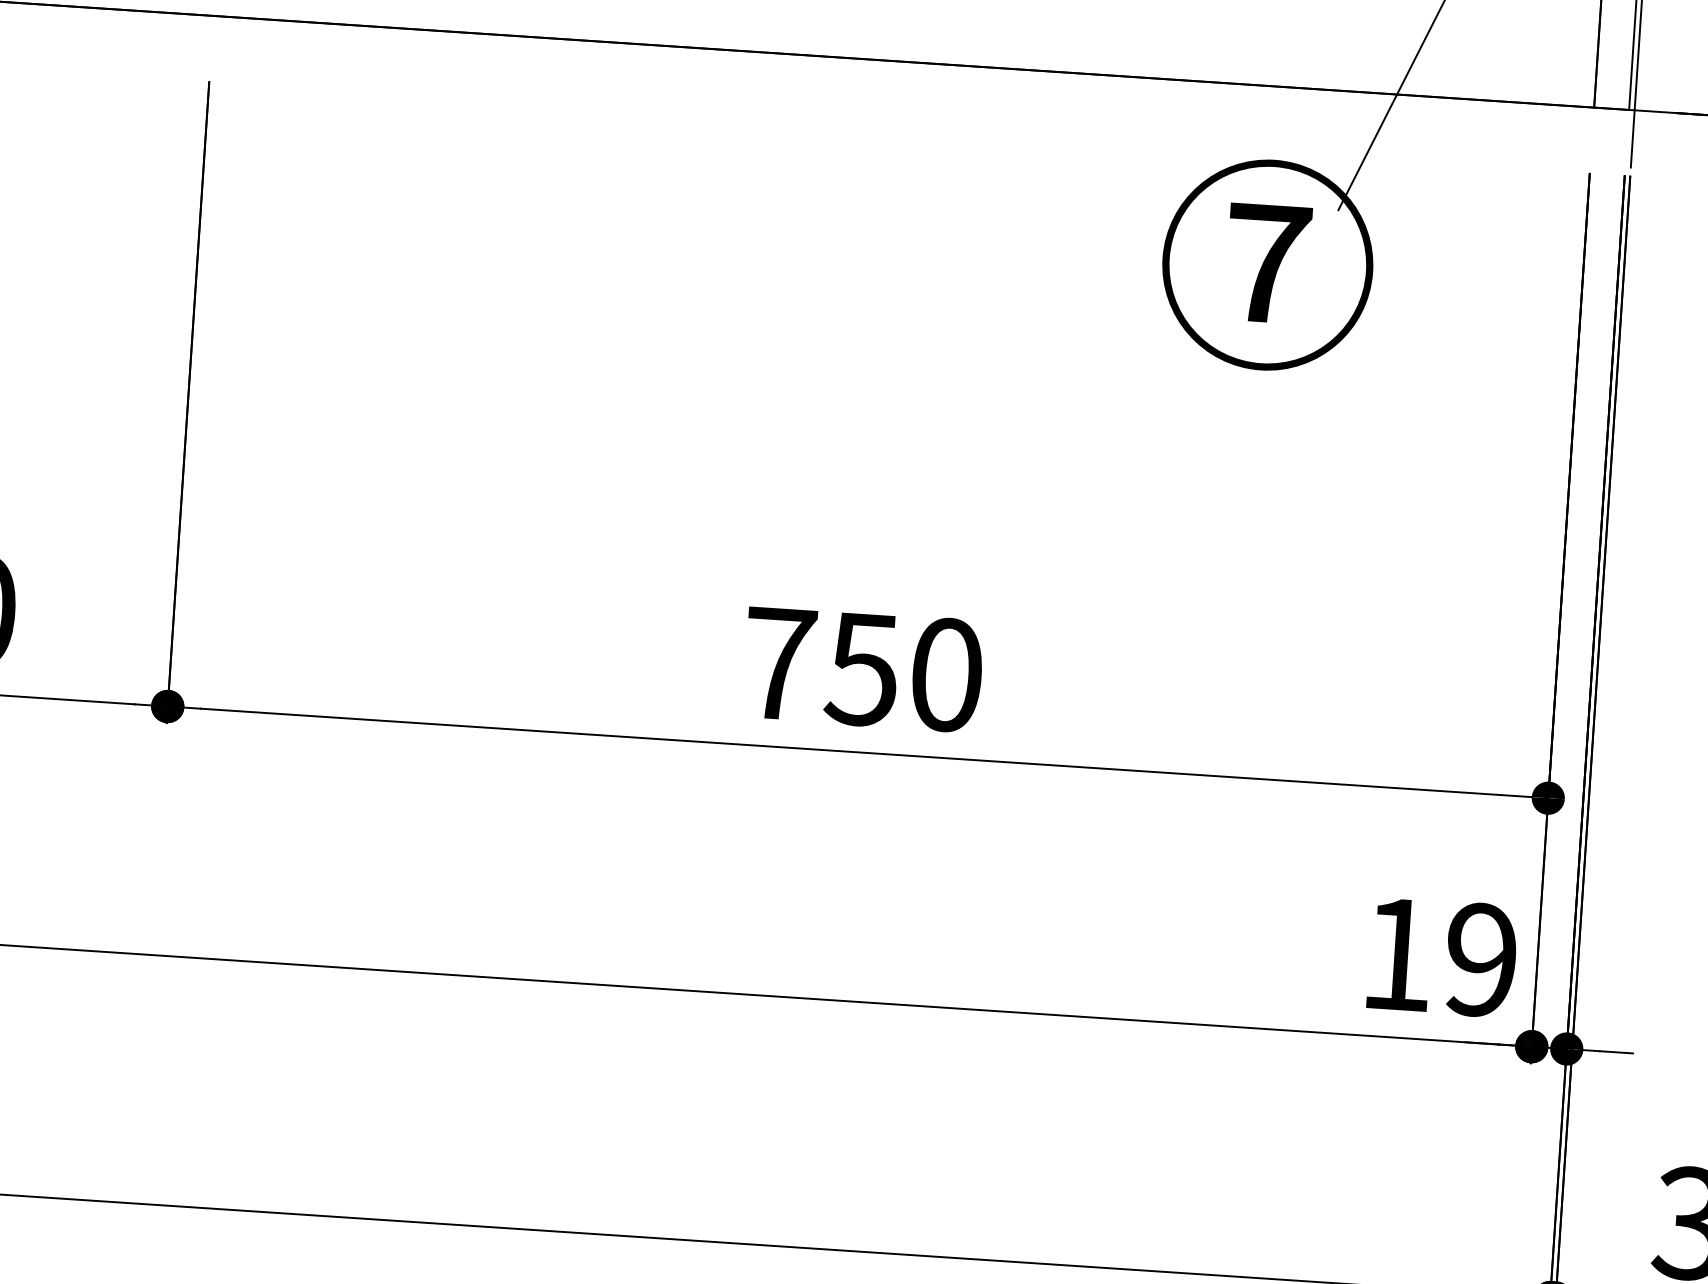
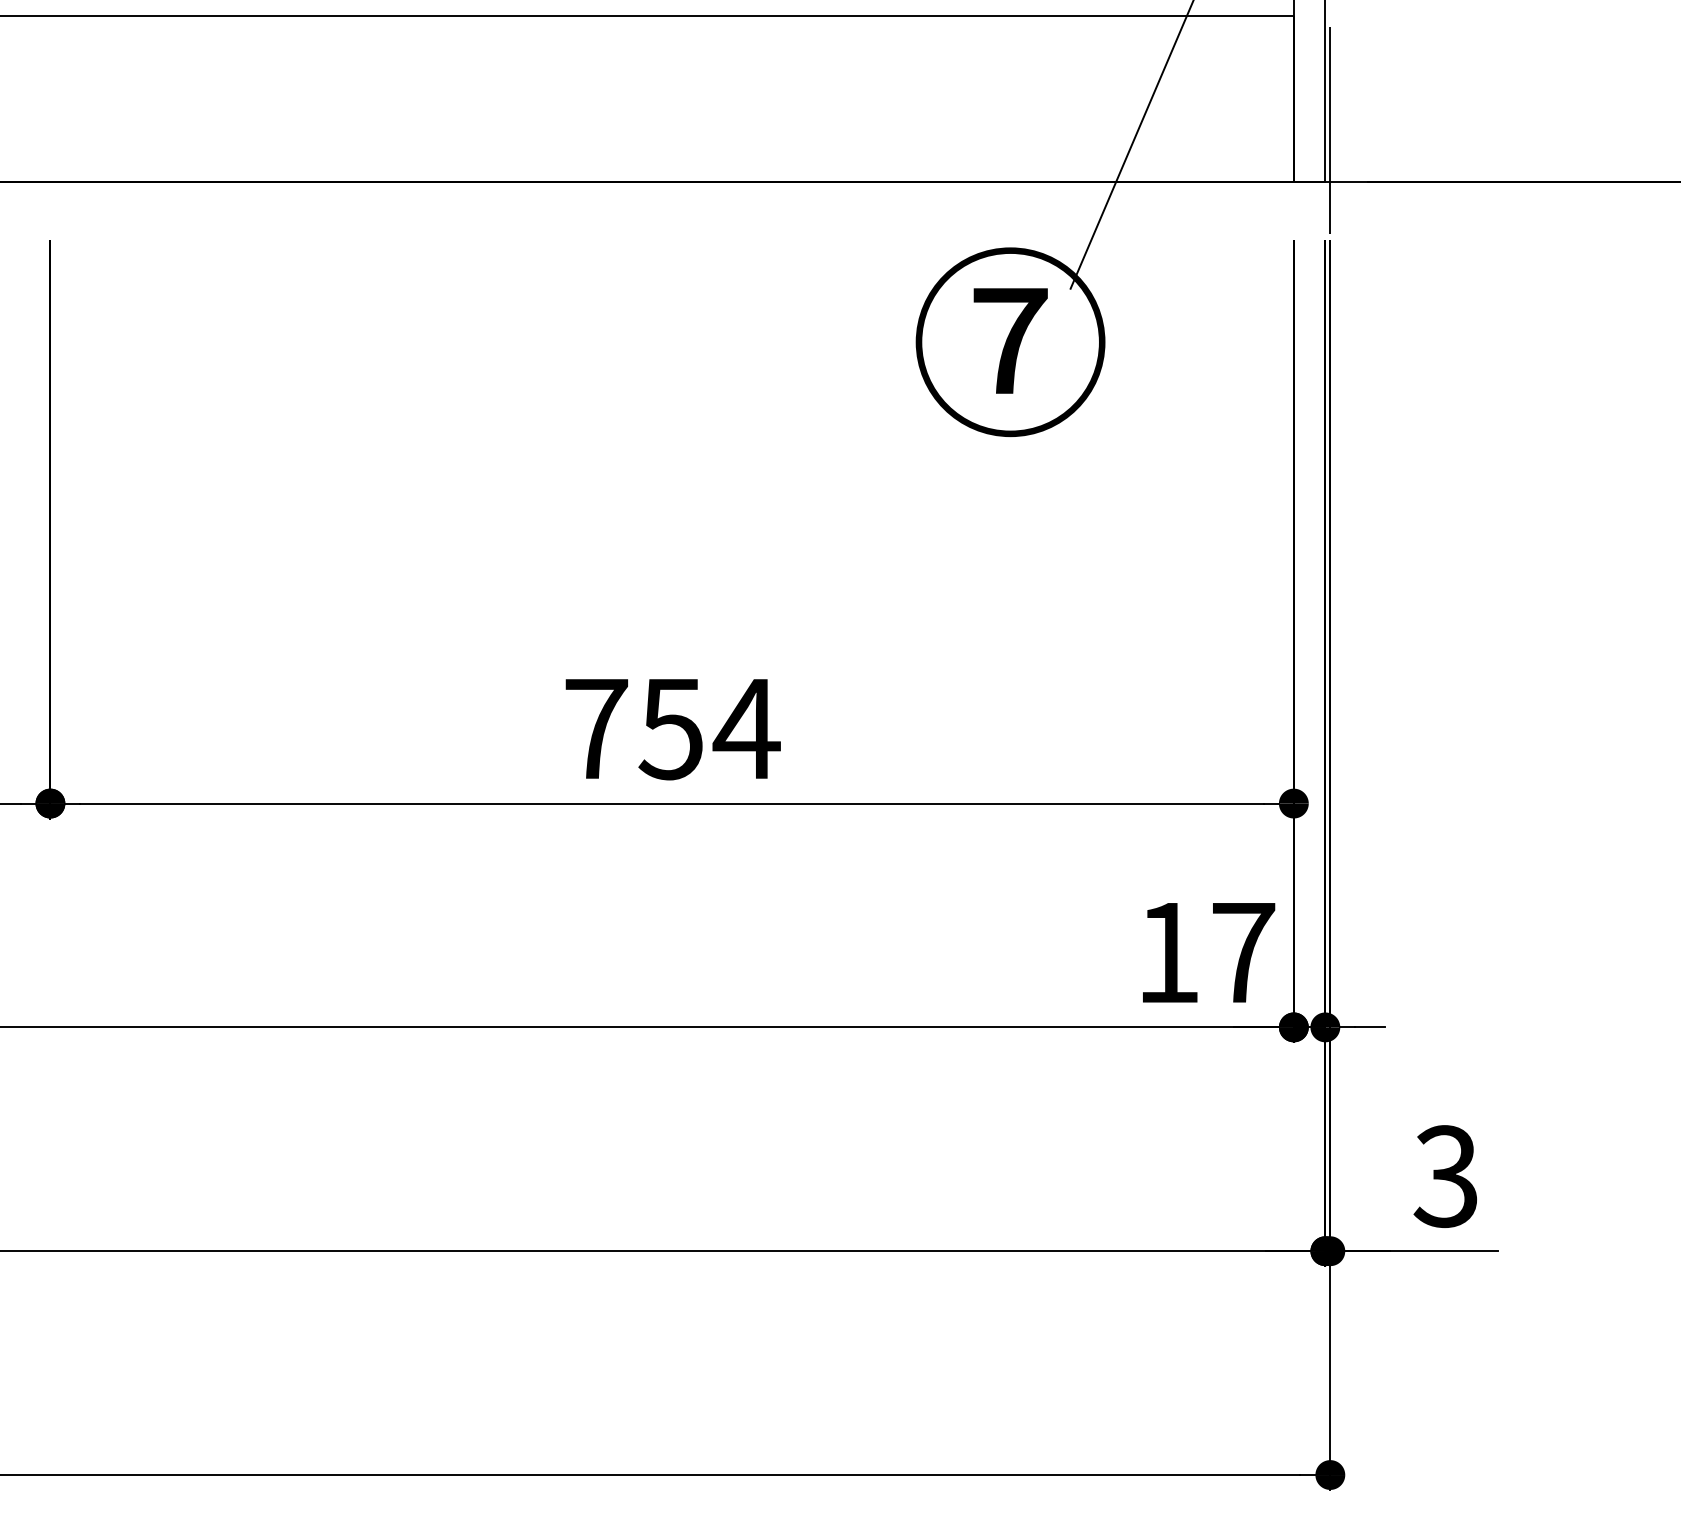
text: (946, 674) -> (746, 728), 750 -> 754
text: (1481, 959) -> (1243, 952), 19 -> 17

